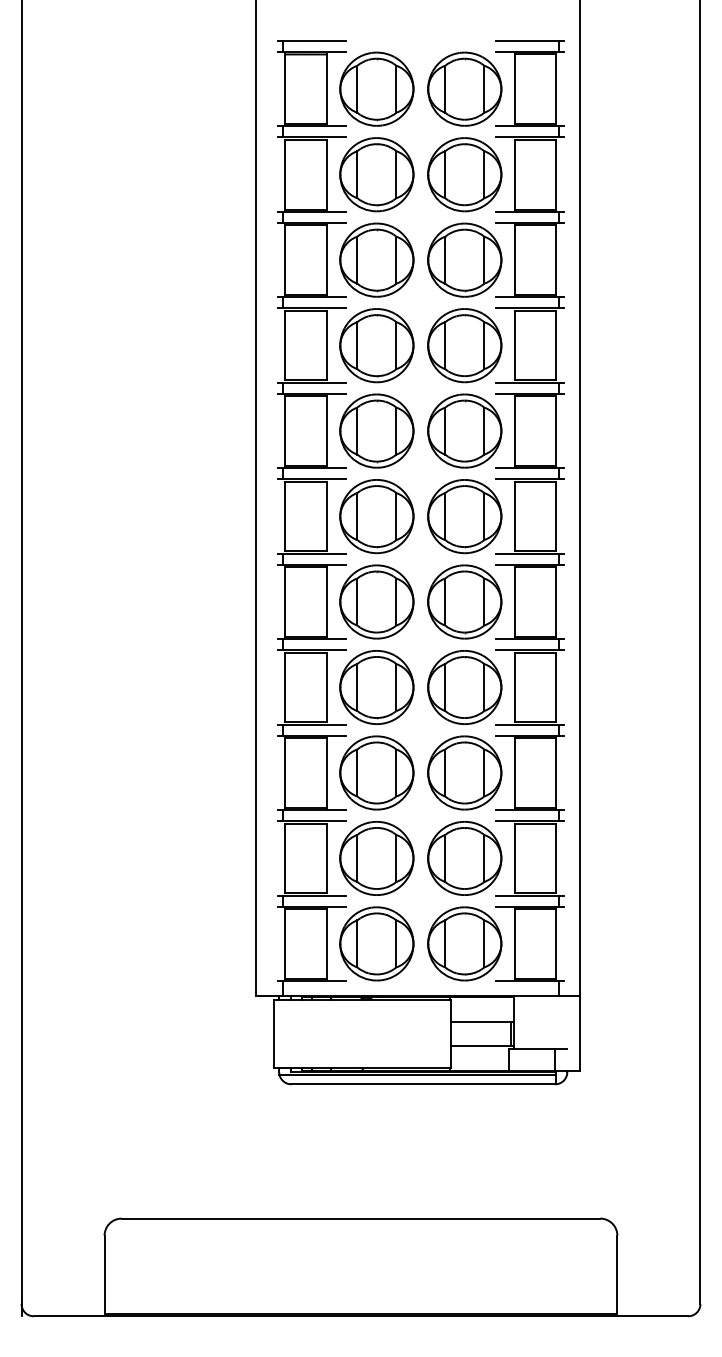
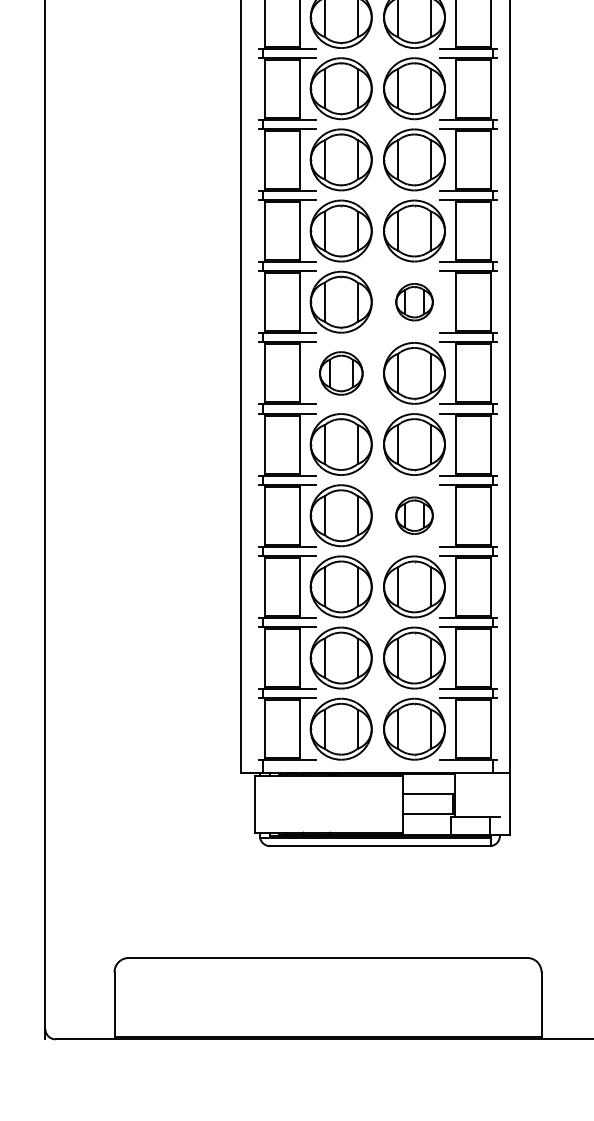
part: (464, 430) -> (414, 301), size x0.6
part: (376, 516) -> (340, 373), size x0.7
part: (464, 687) -> (414, 515), size x0.6

